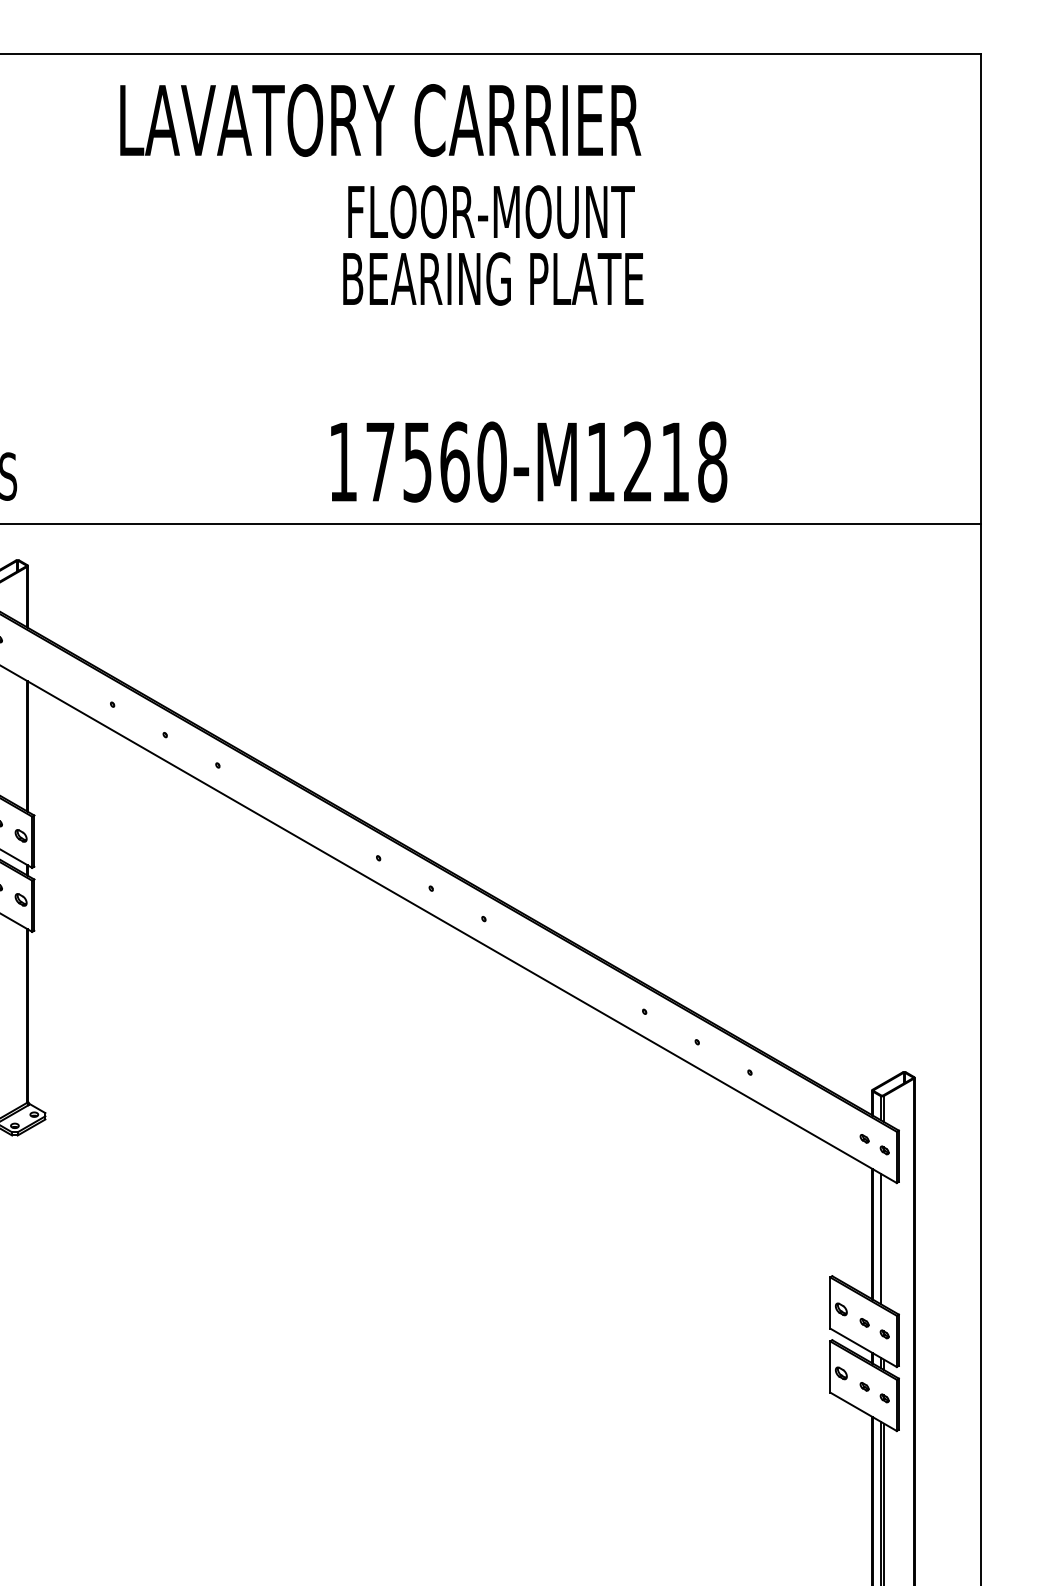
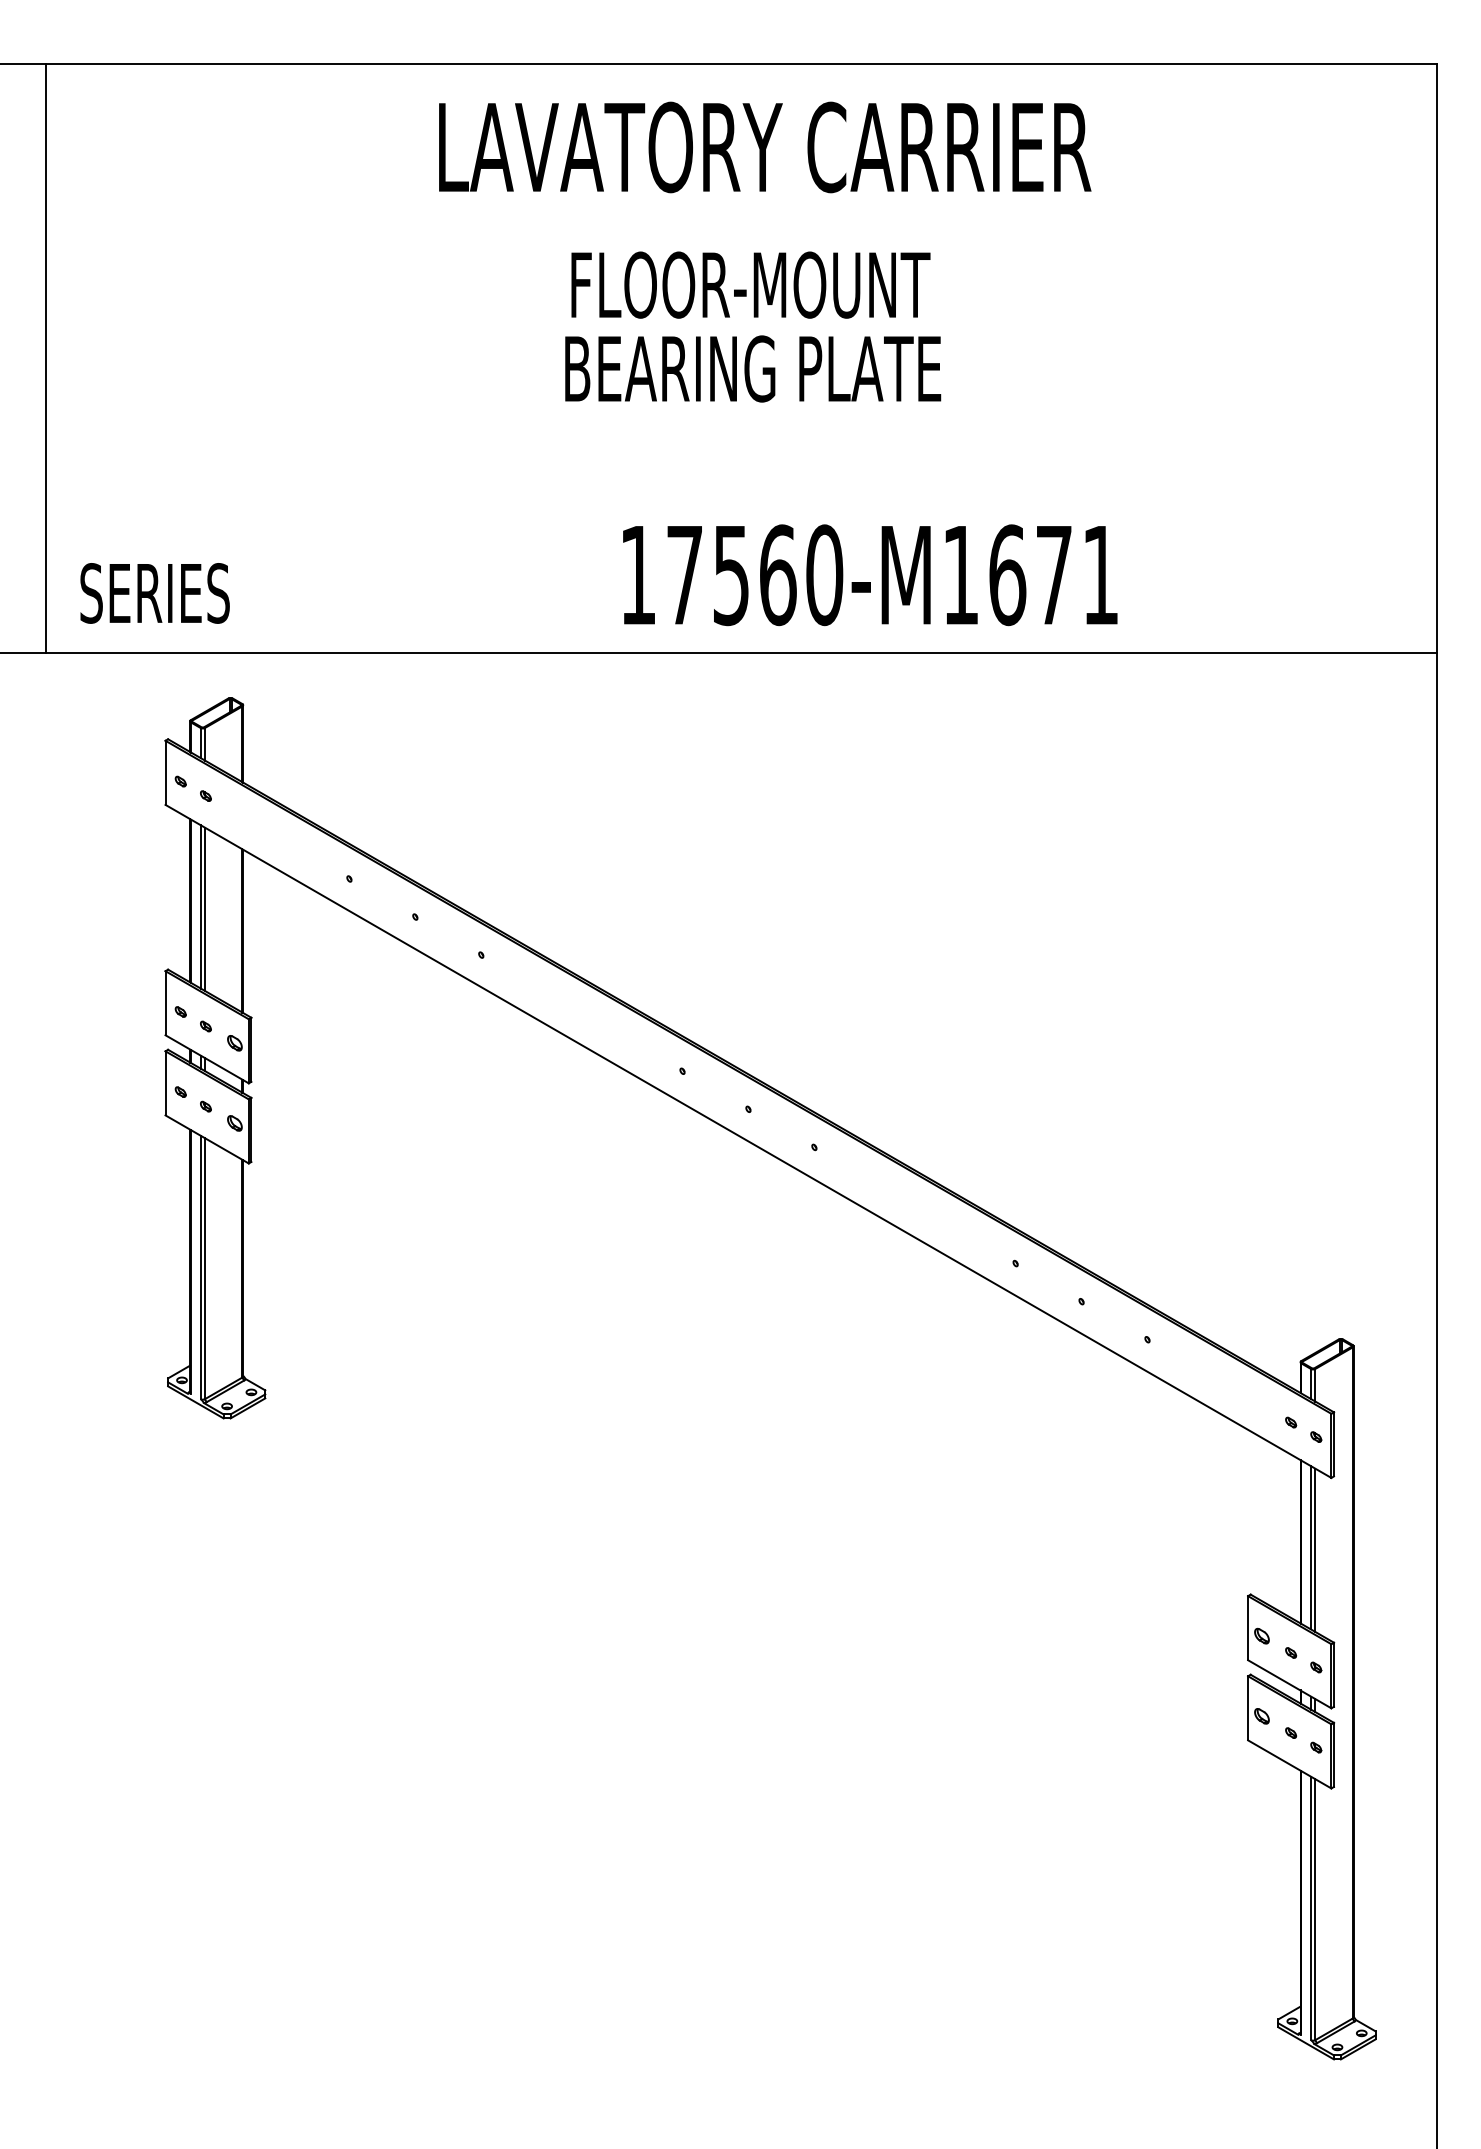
text: (380, 120) -> (765, 147), moved
text: (493, 245) -> (753, 326), moved
text: (675, 462) -> (1054, 575), 17560-M1218 -> 17560-M1671
line: (884, 1240) -> (1315, 1549), added

